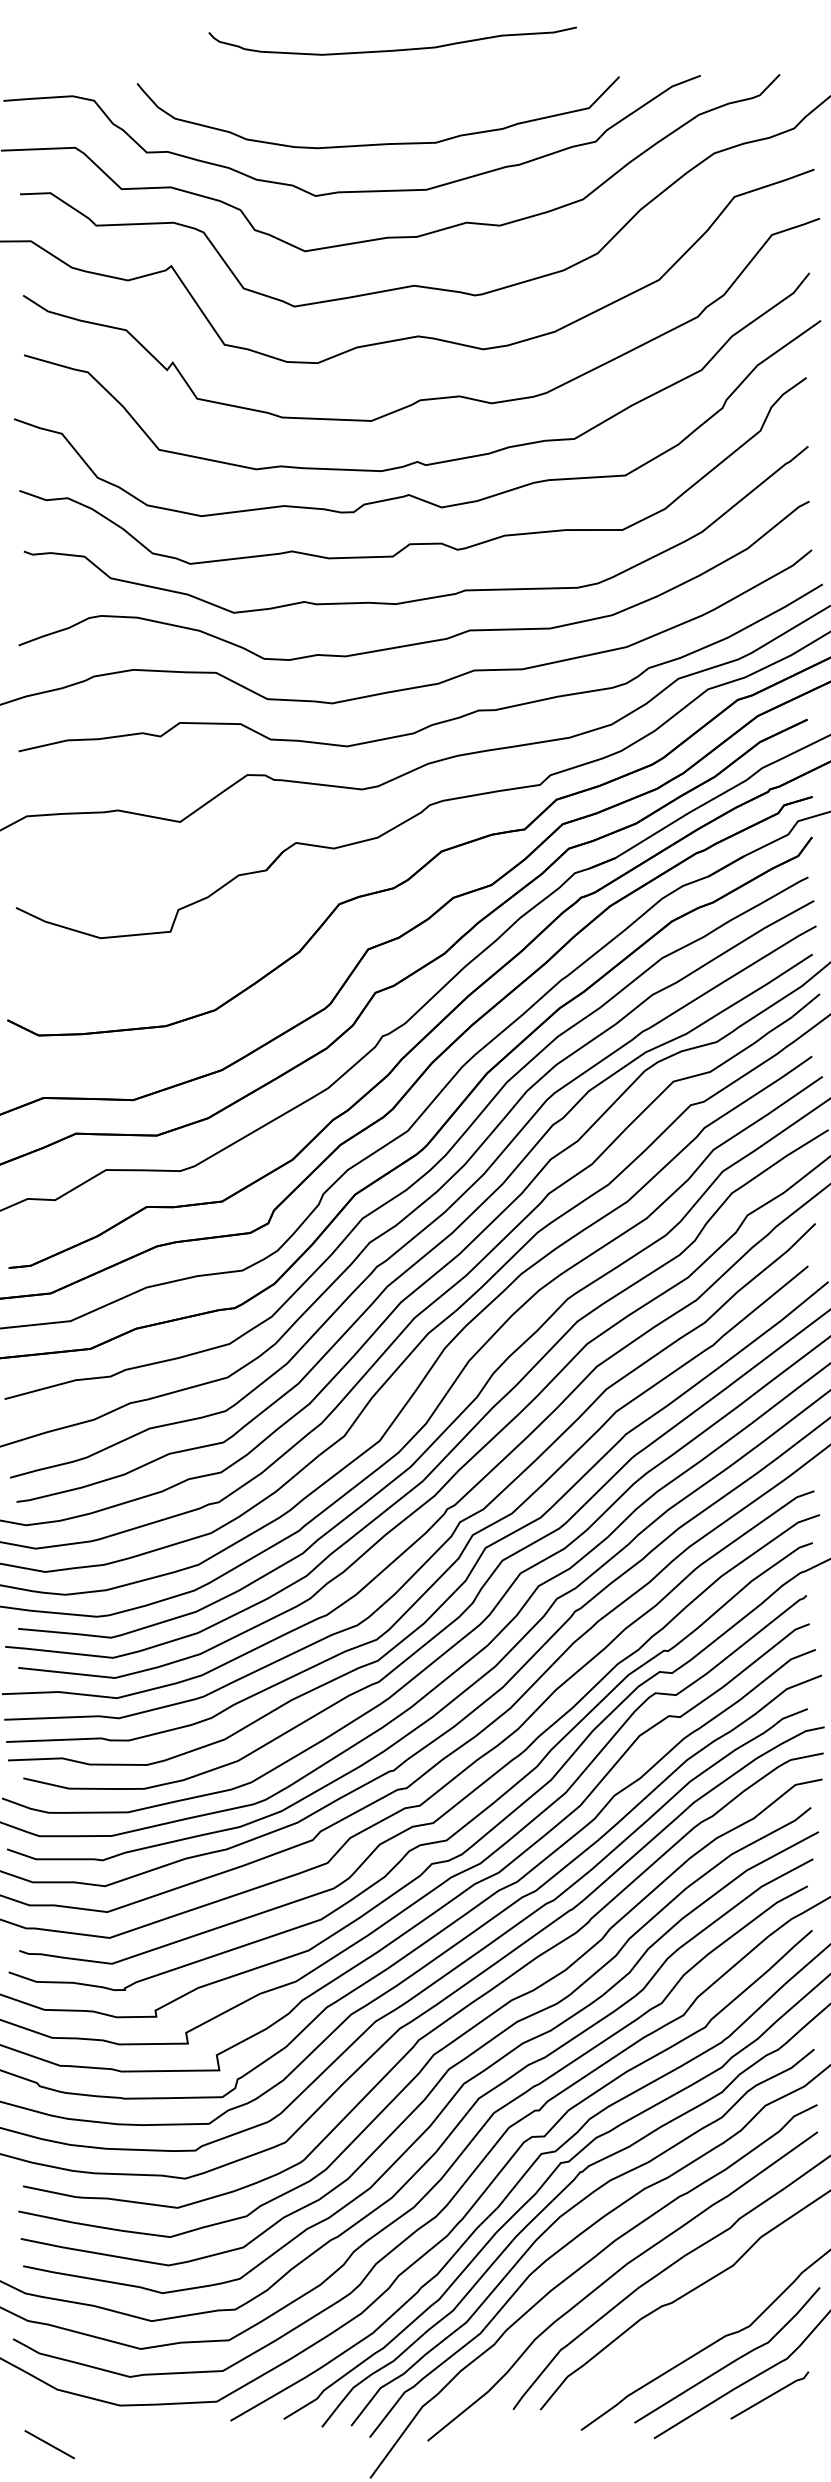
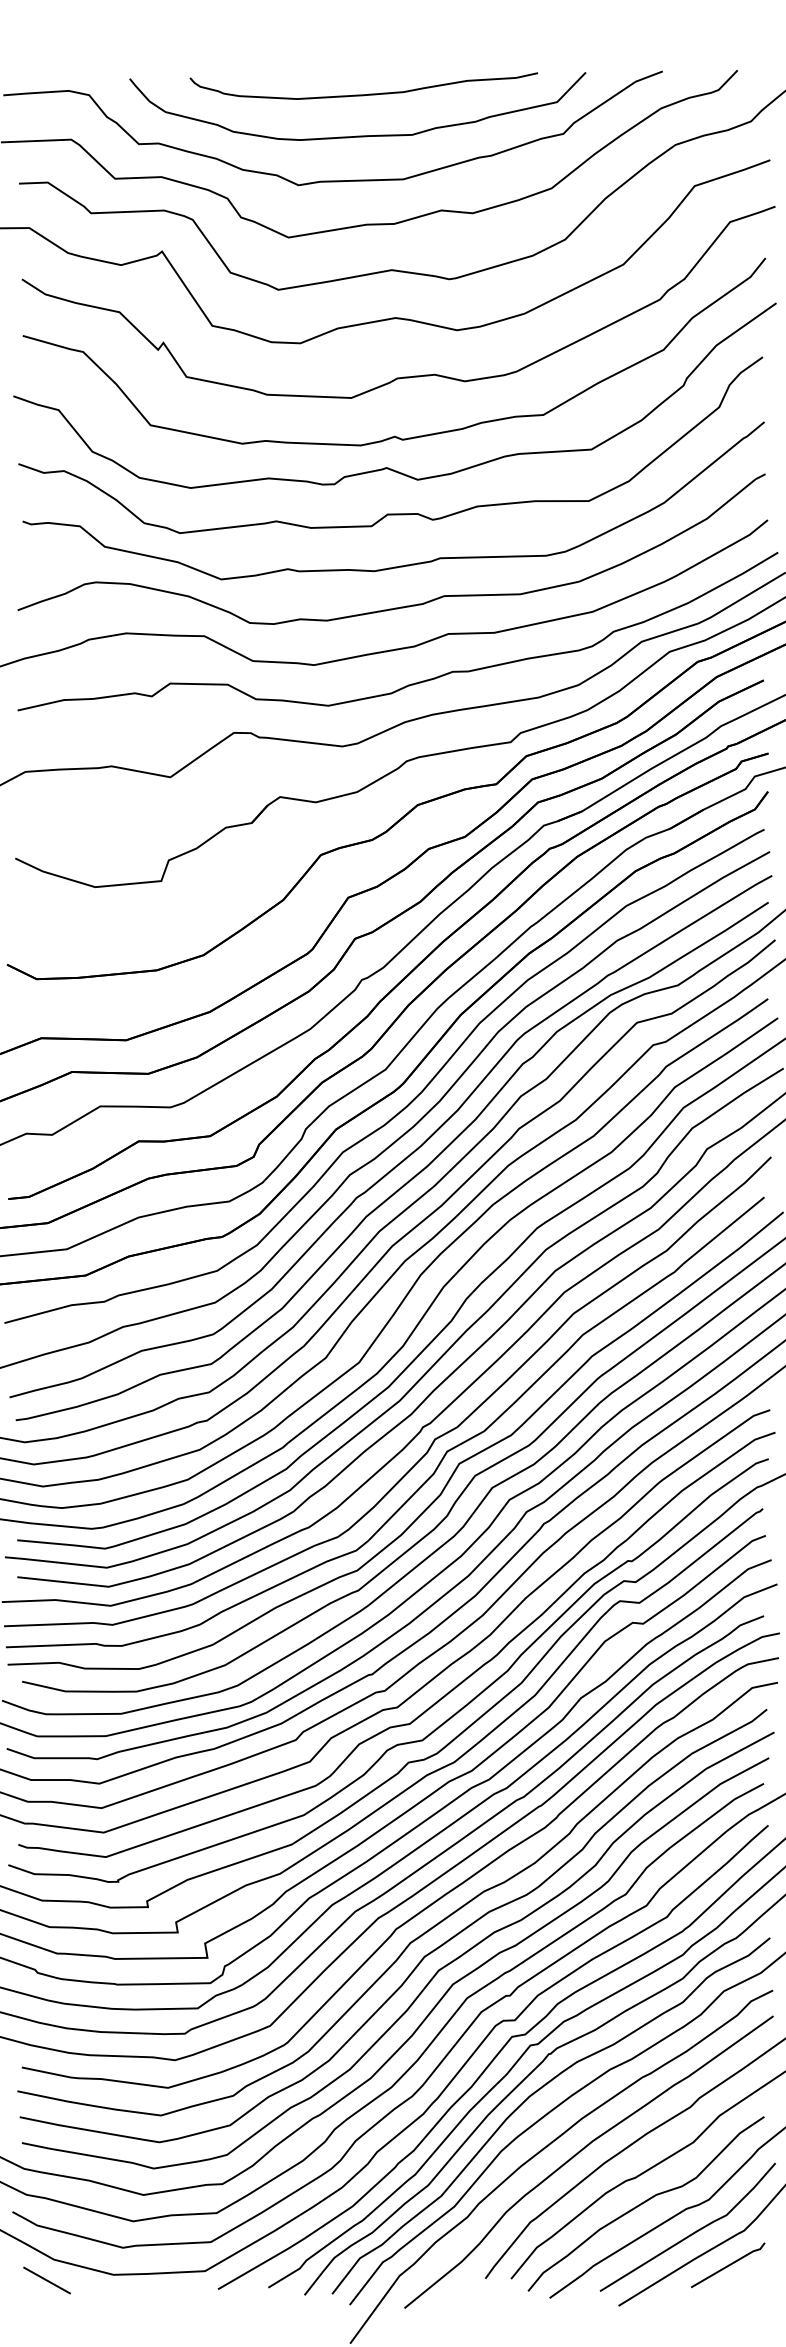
curve: (392, 49) -> (363, 93), moved
curve: (682, 2329) -> (645, 2202), added
line: (49, 2444) -> (46, 2280), moved

